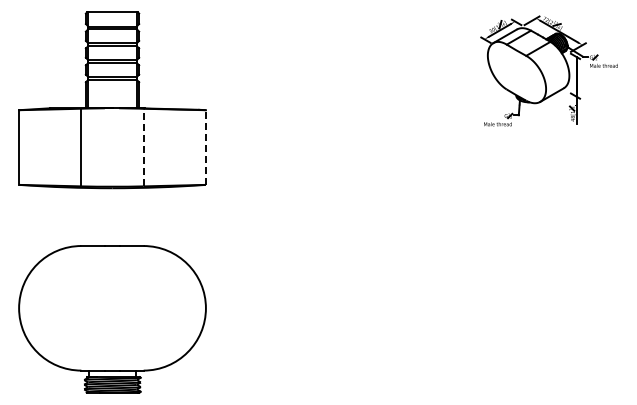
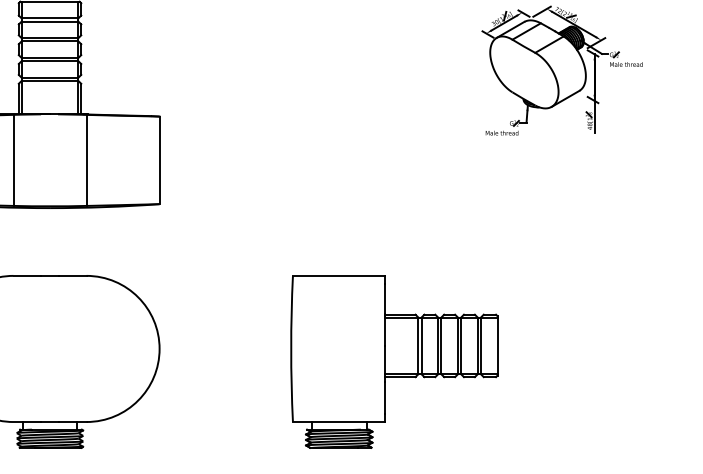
line: (143, 147) -> (86, 160), dashed -> solid
line: (205, 147) -> (159, 160), dashed -> solid
part: (406, 319) -> (394, 362), added

